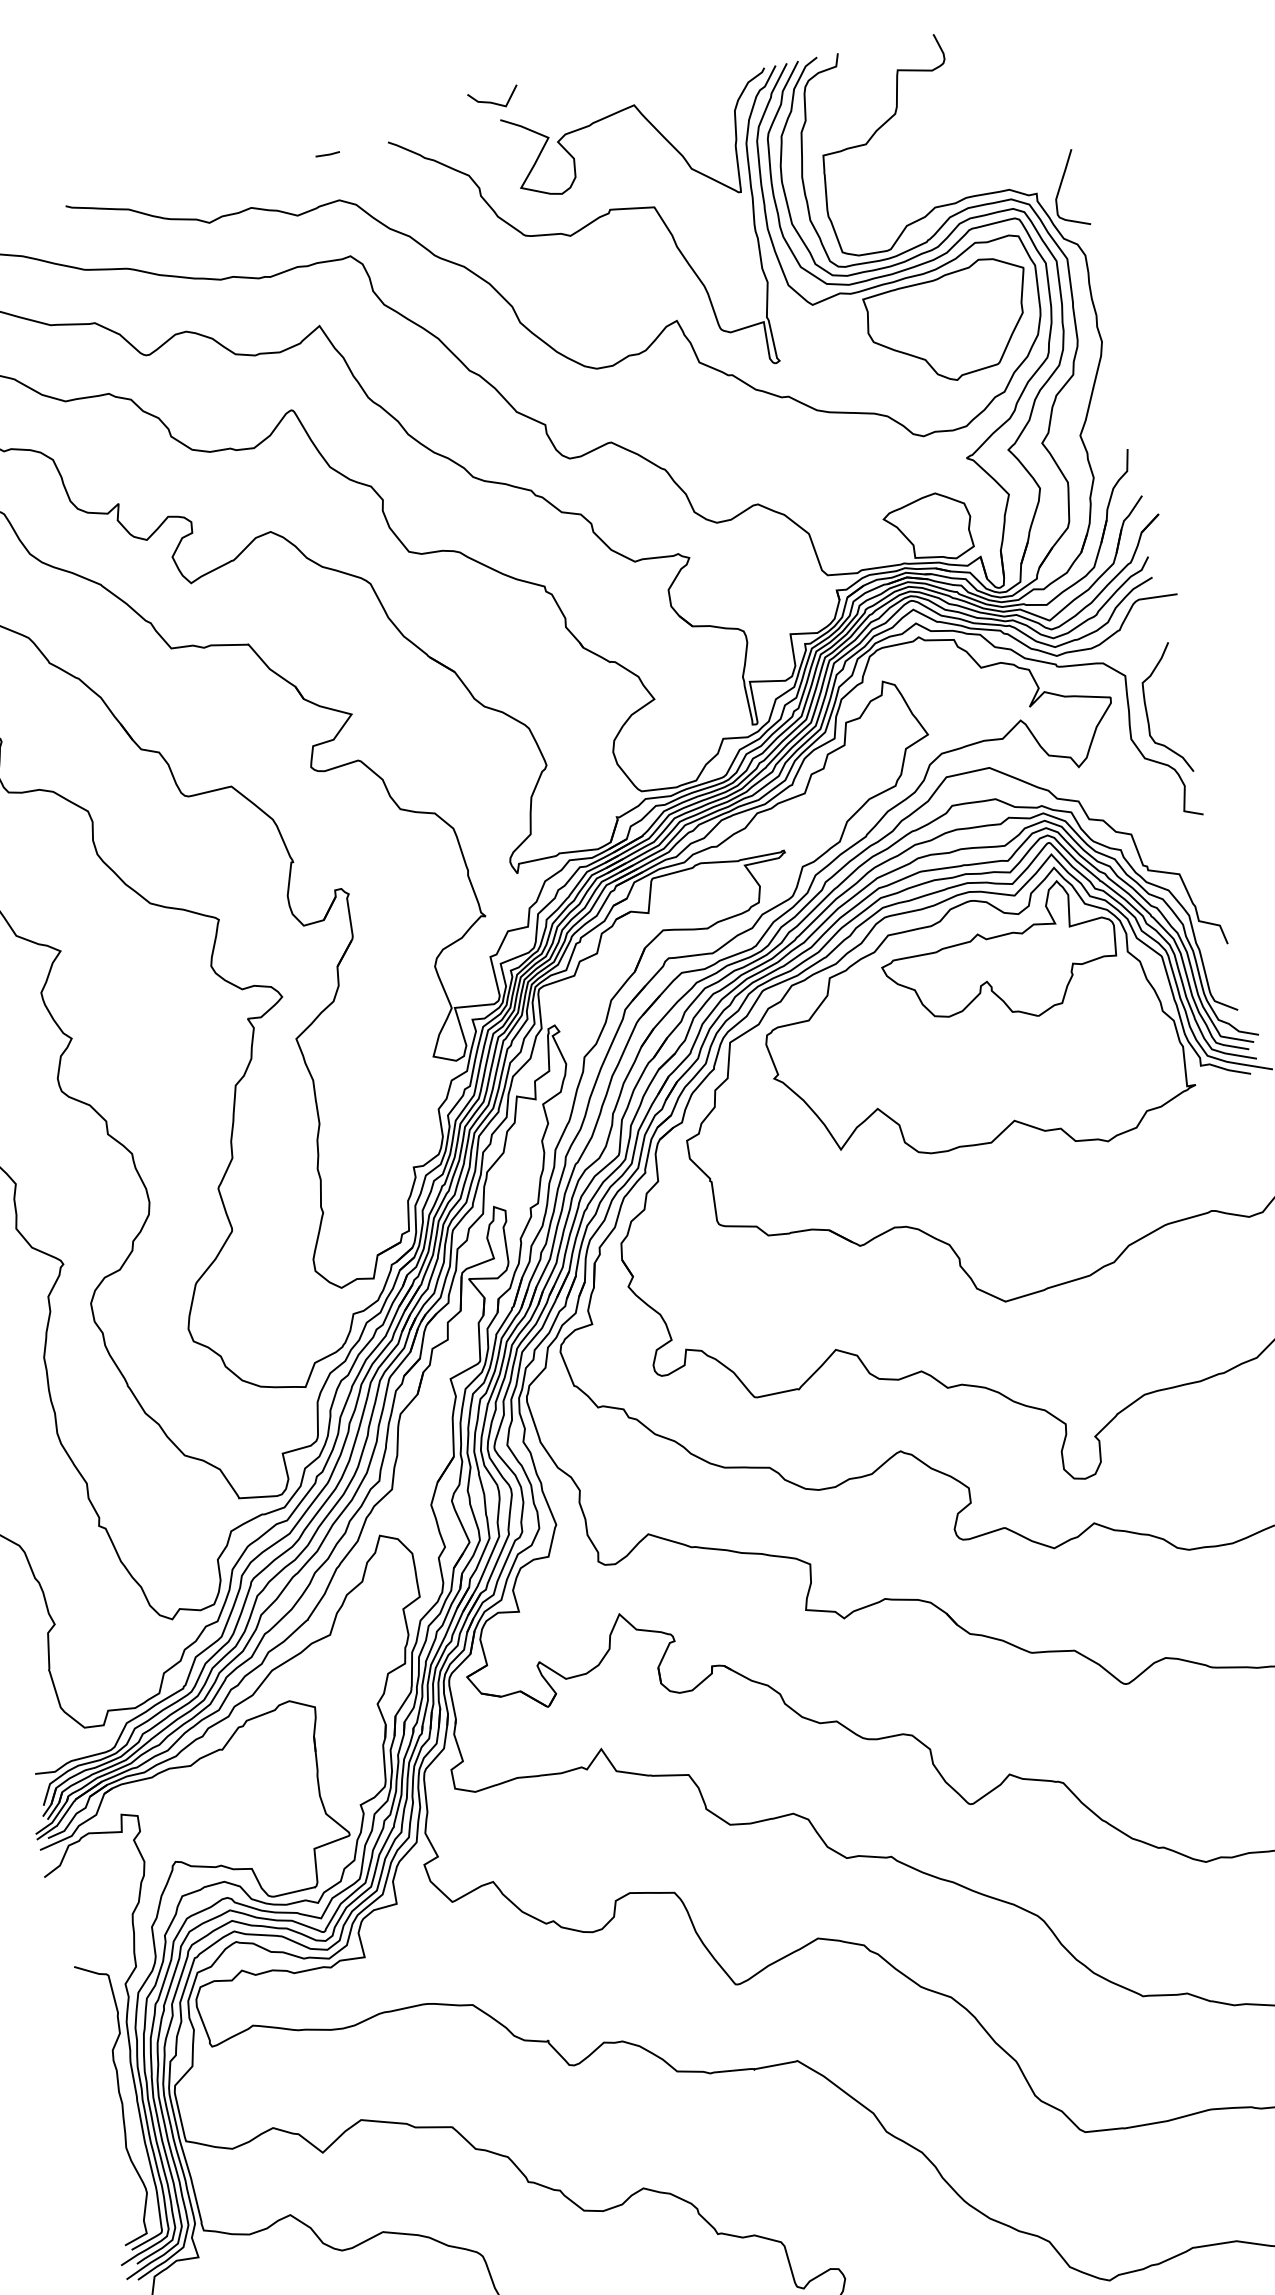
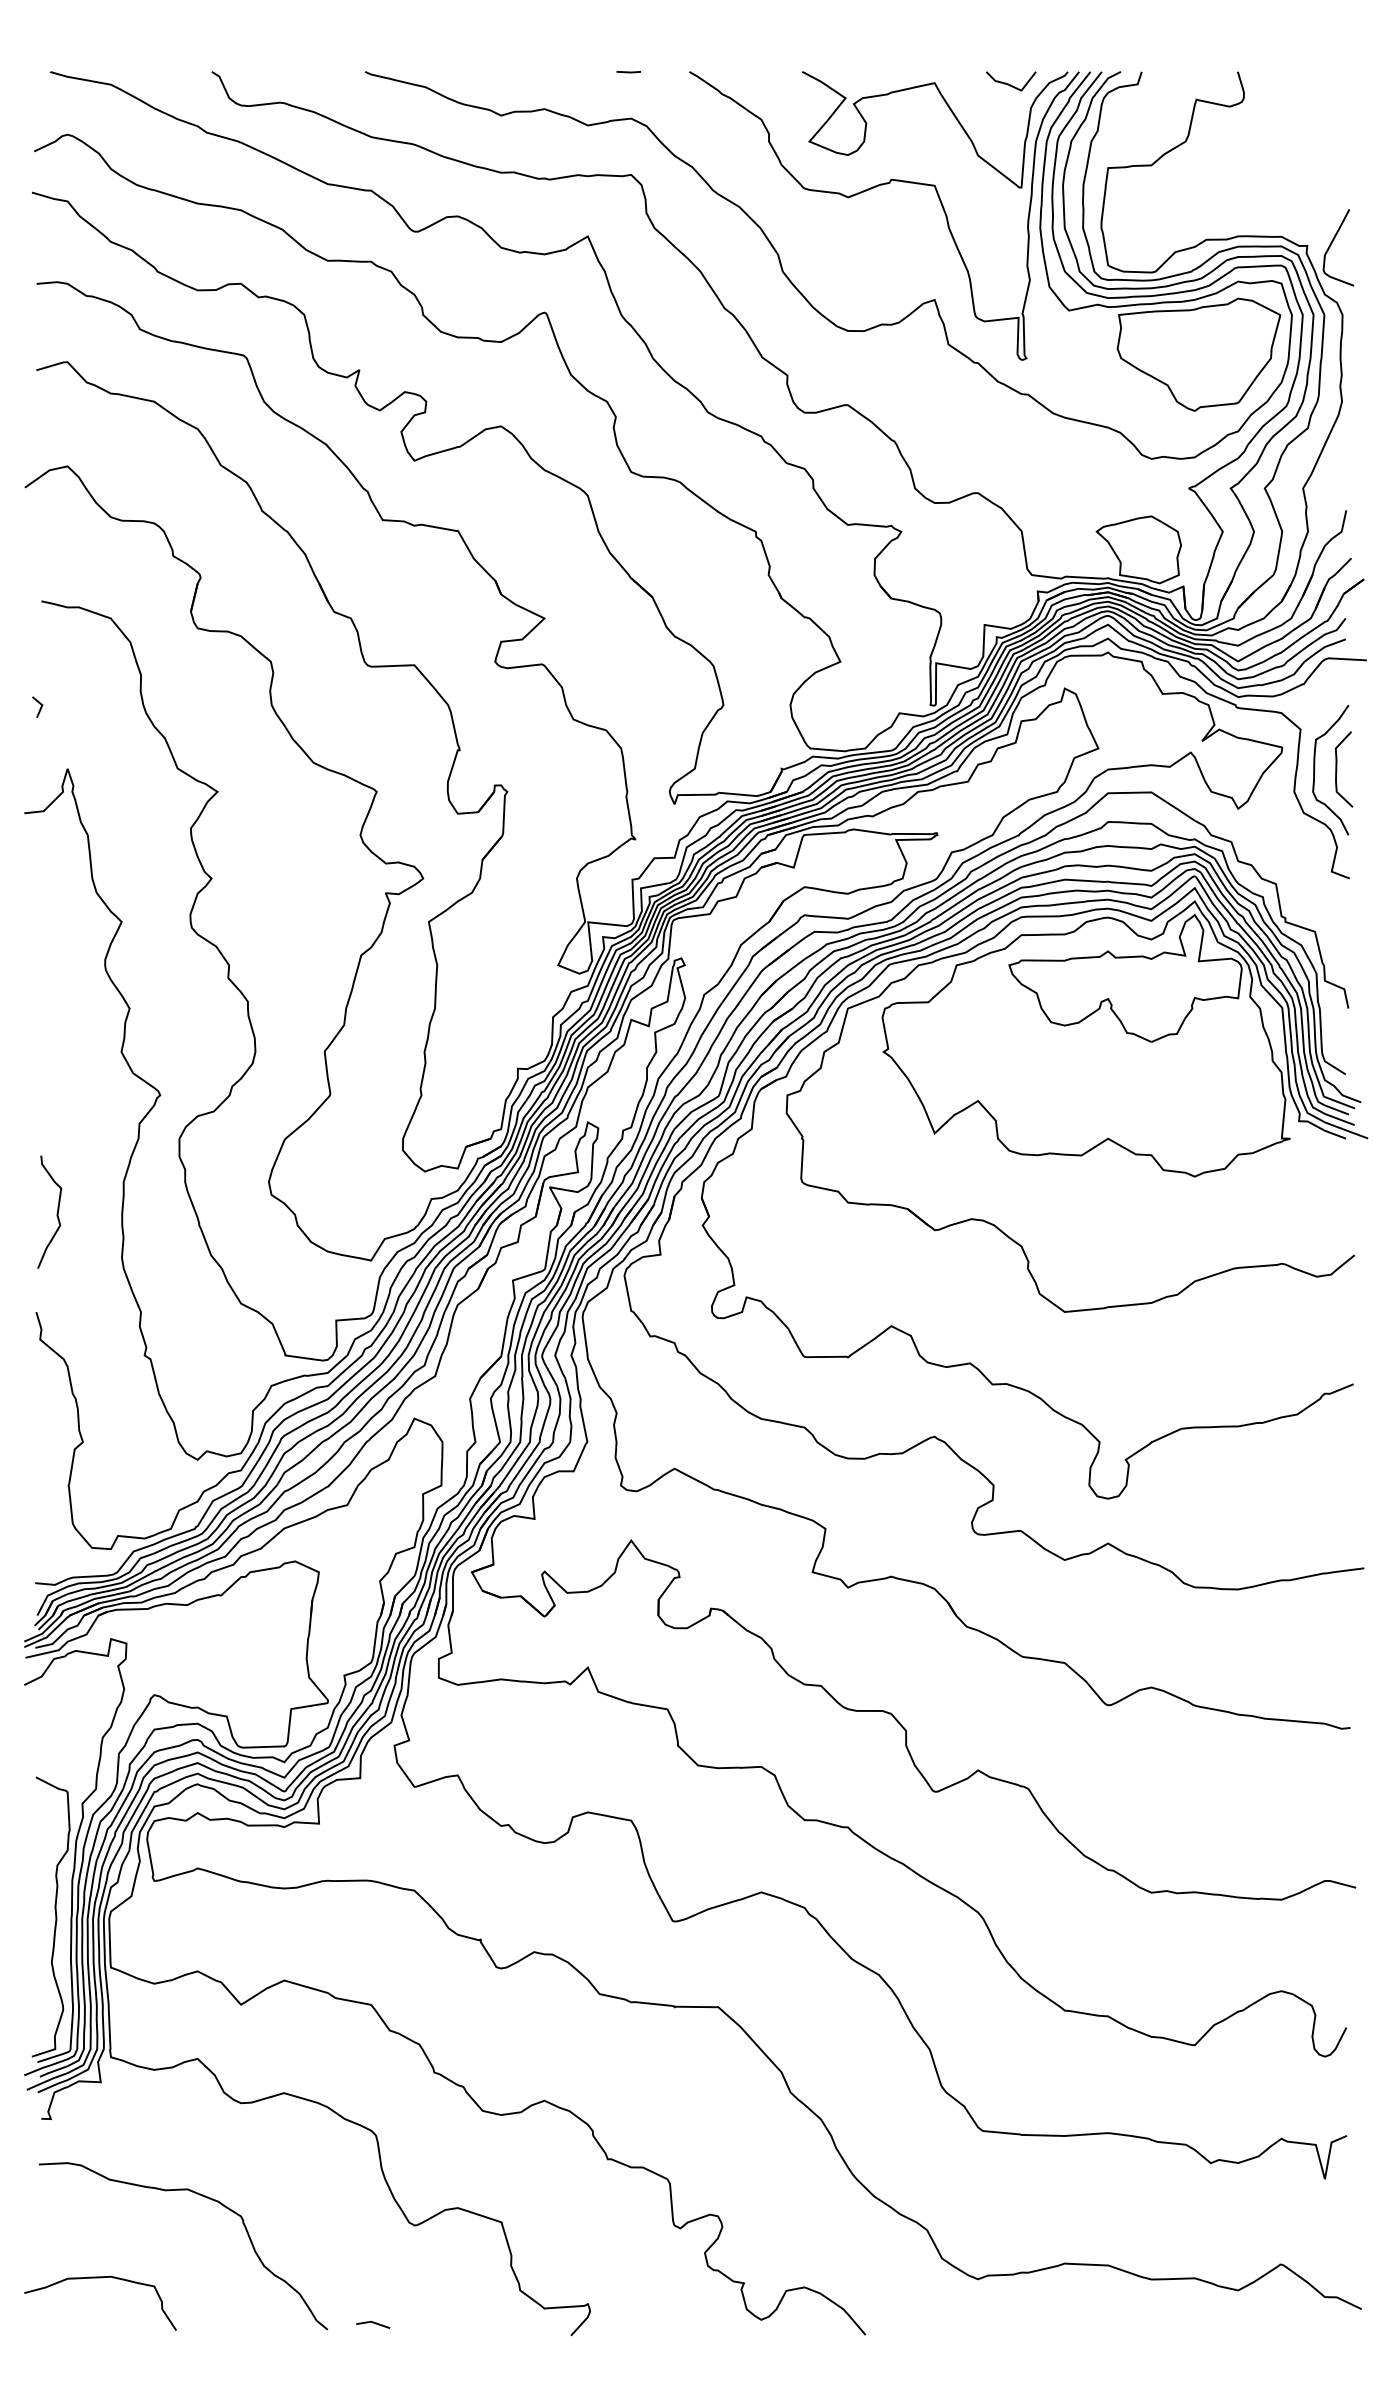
line: (493, 102) -> (1010, 84), moved
curve: (1169, 708) -> (1337, 769), added

